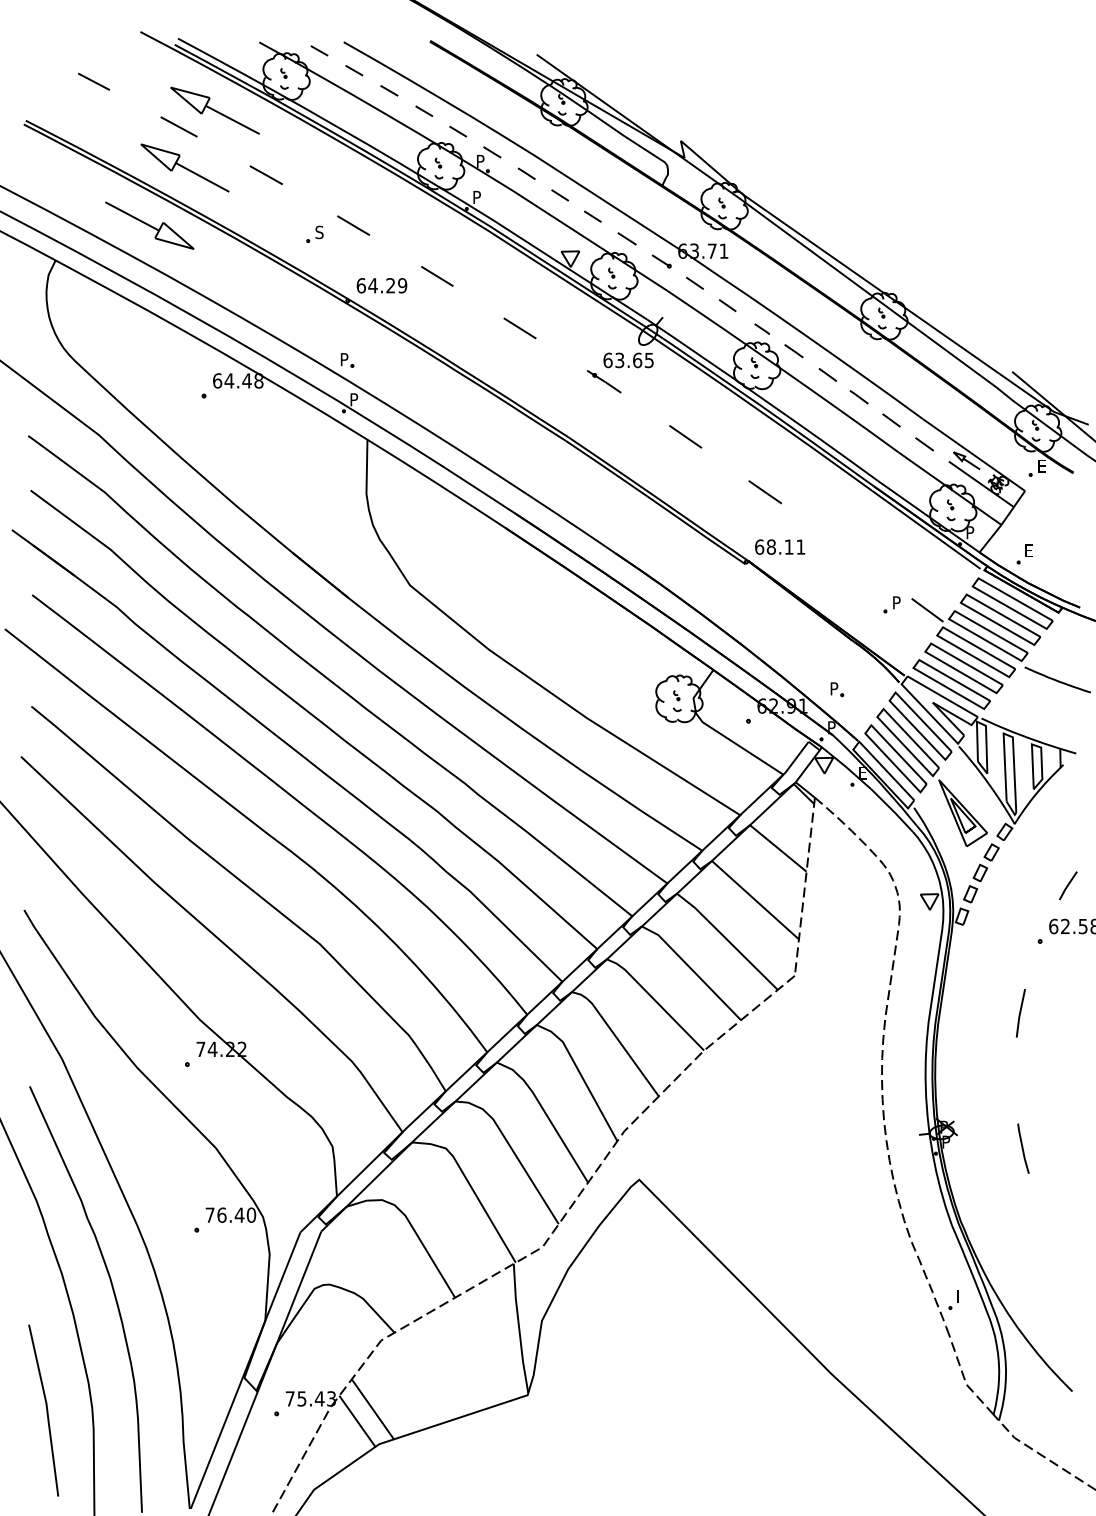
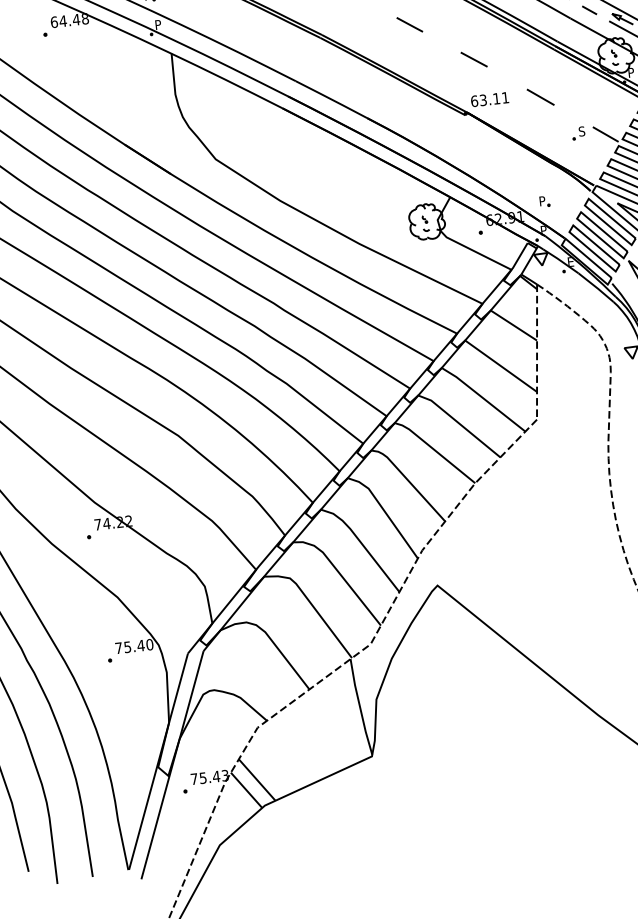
text: (770, 546) -> (482, 99), 68.11 -> 63.11
line: (847, 551) -> (540, 97), added
text: (896, 602) -> (581, 131), P -> S
text: (221, 1214) -> (127, 646), 76.40 -> 75.40

